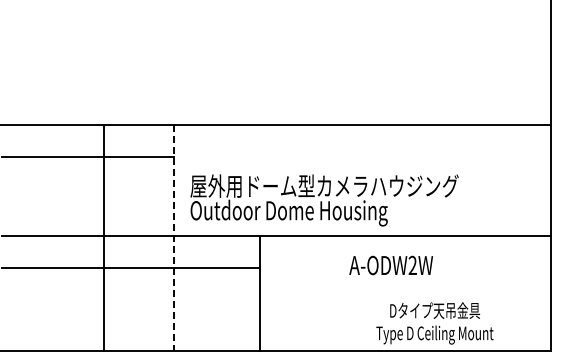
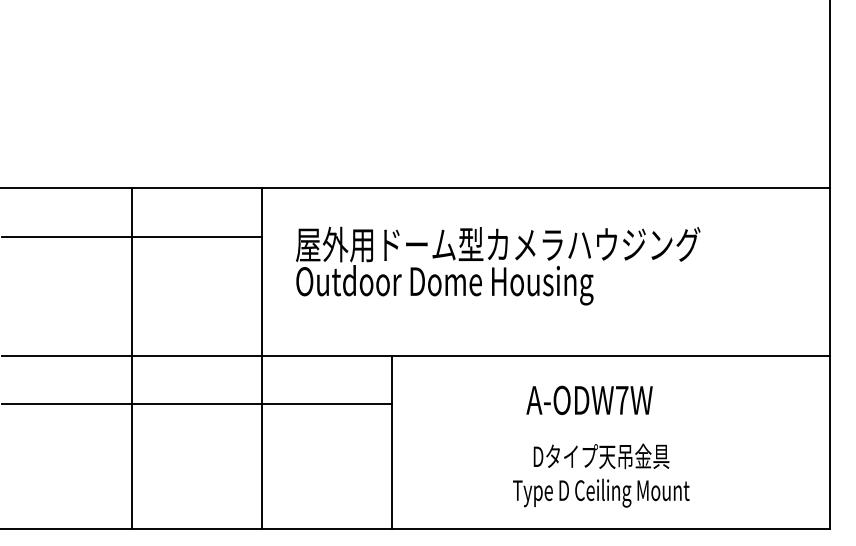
text: (324, 200) -> (498, 266), moved
line: (103, 237) -> (131, 358), moved
line: (173, 238) -> (261, 359), dashed -> solid
text: (412, 264) -> (621, 398), A-ODW2W -> A-ODW7W
text: (434, 323) -> (600, 475), moved

